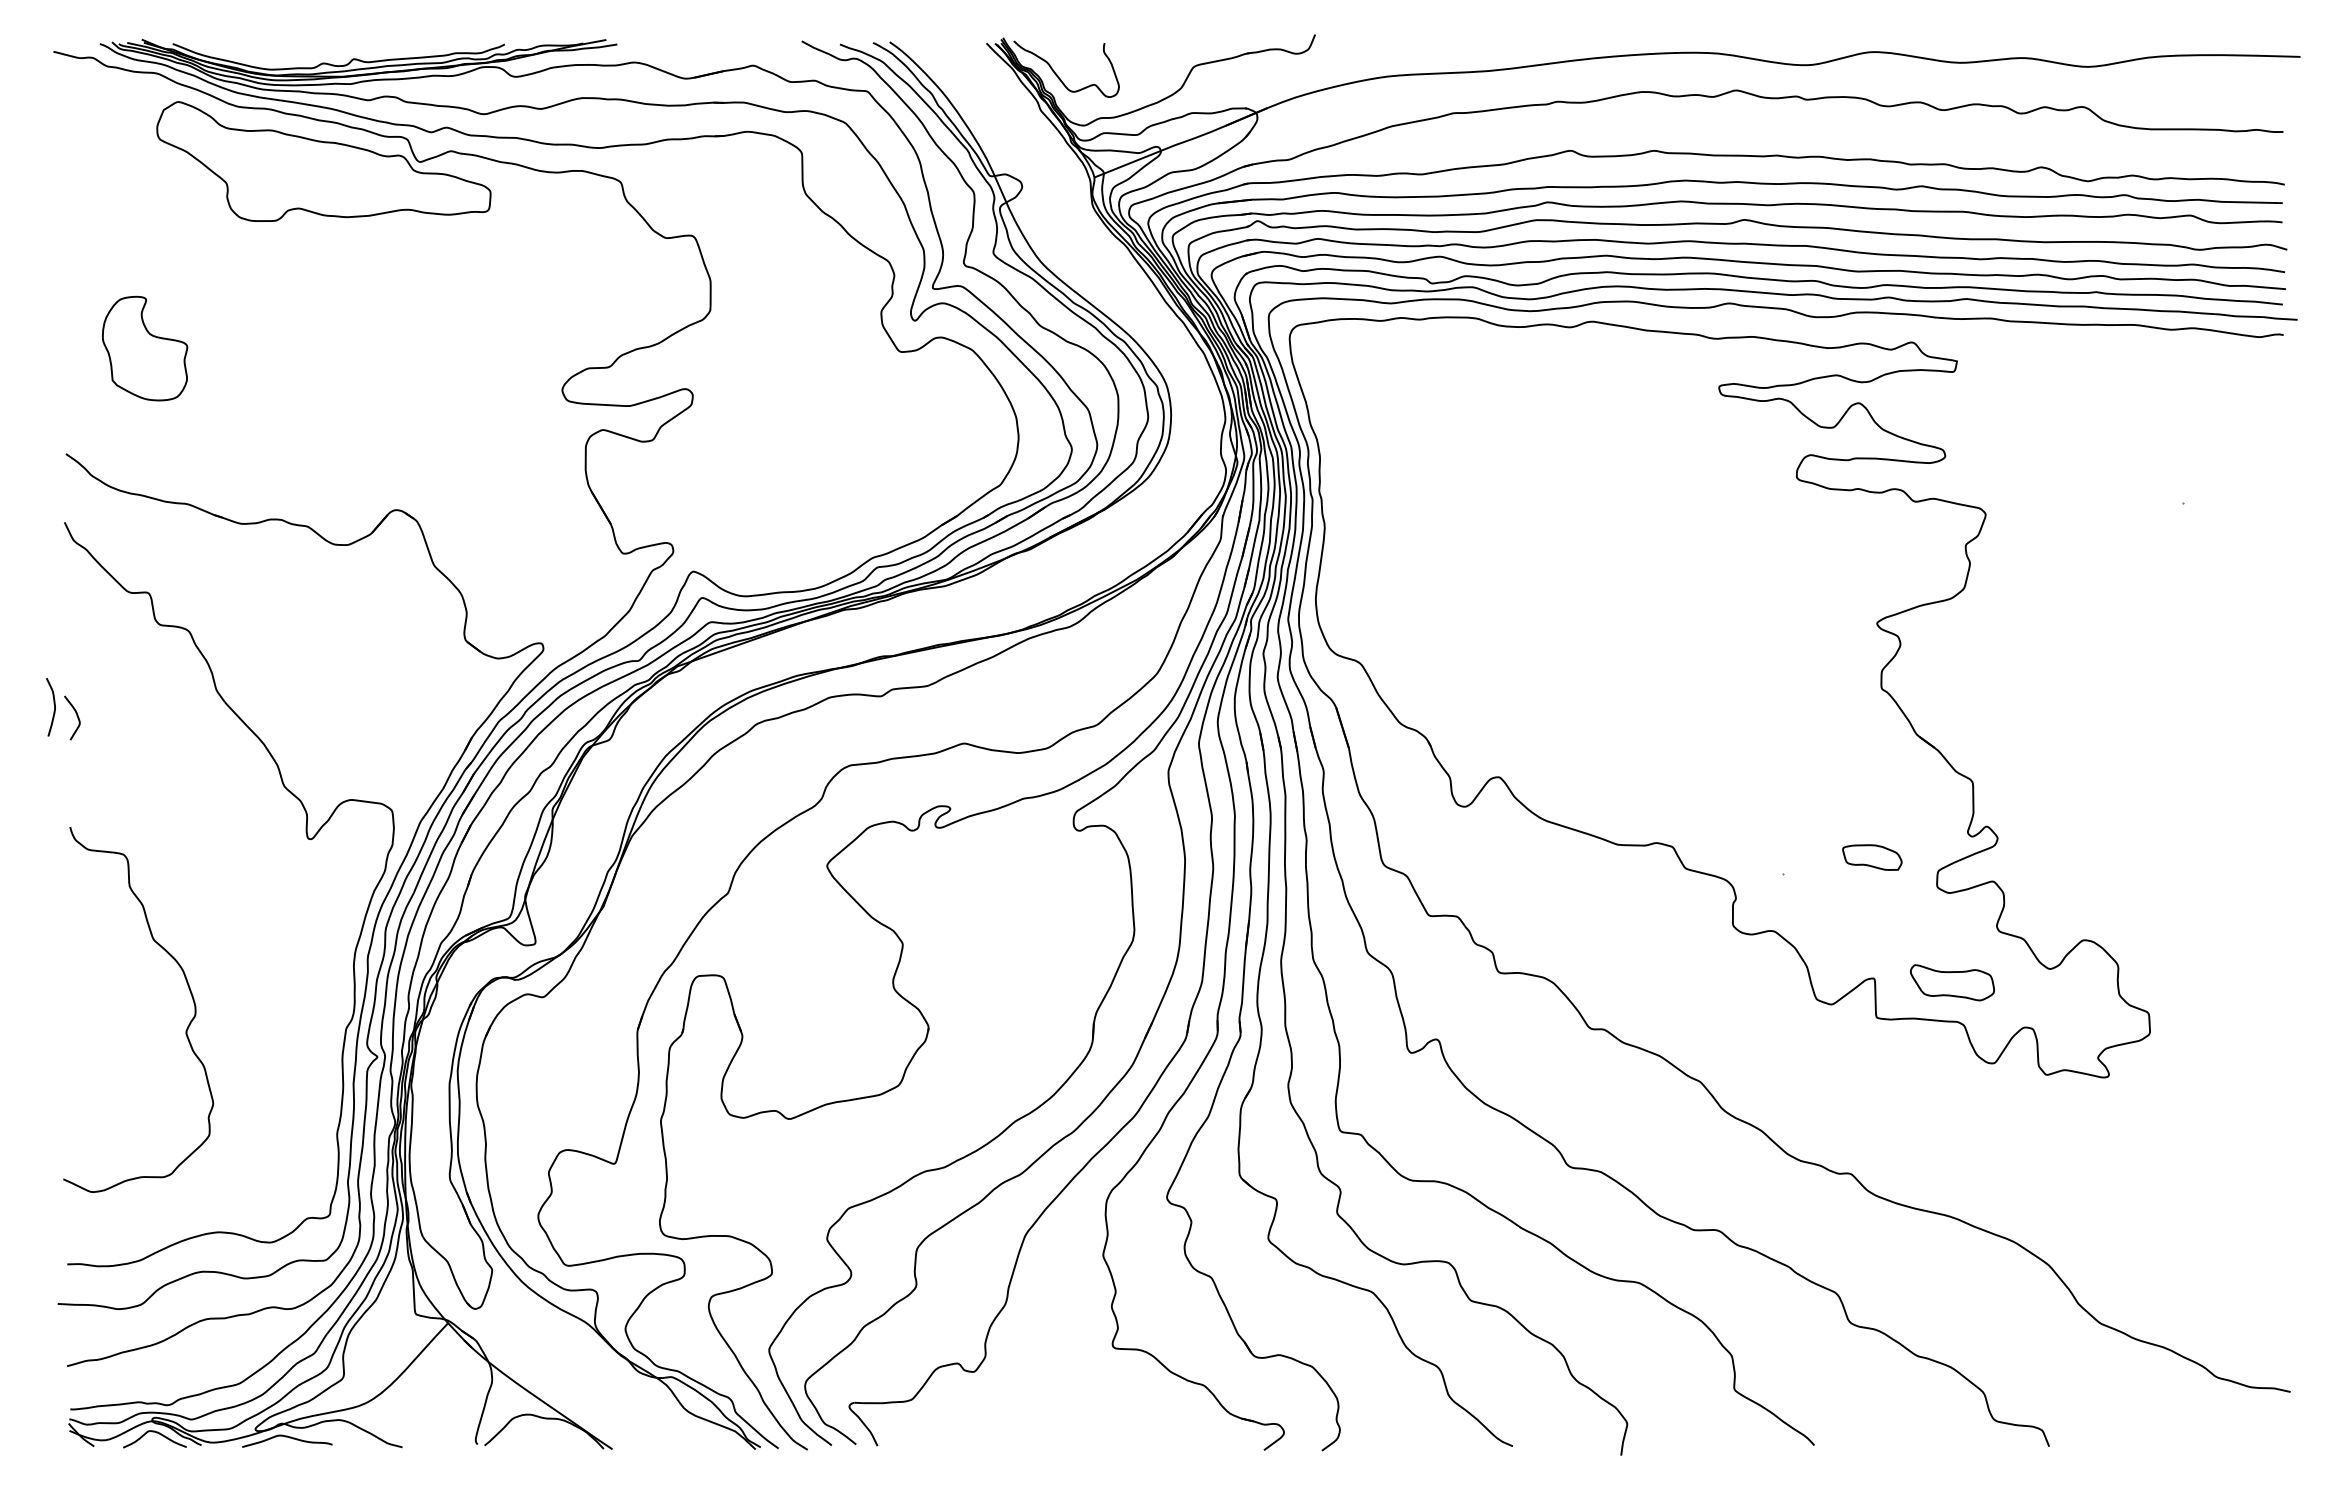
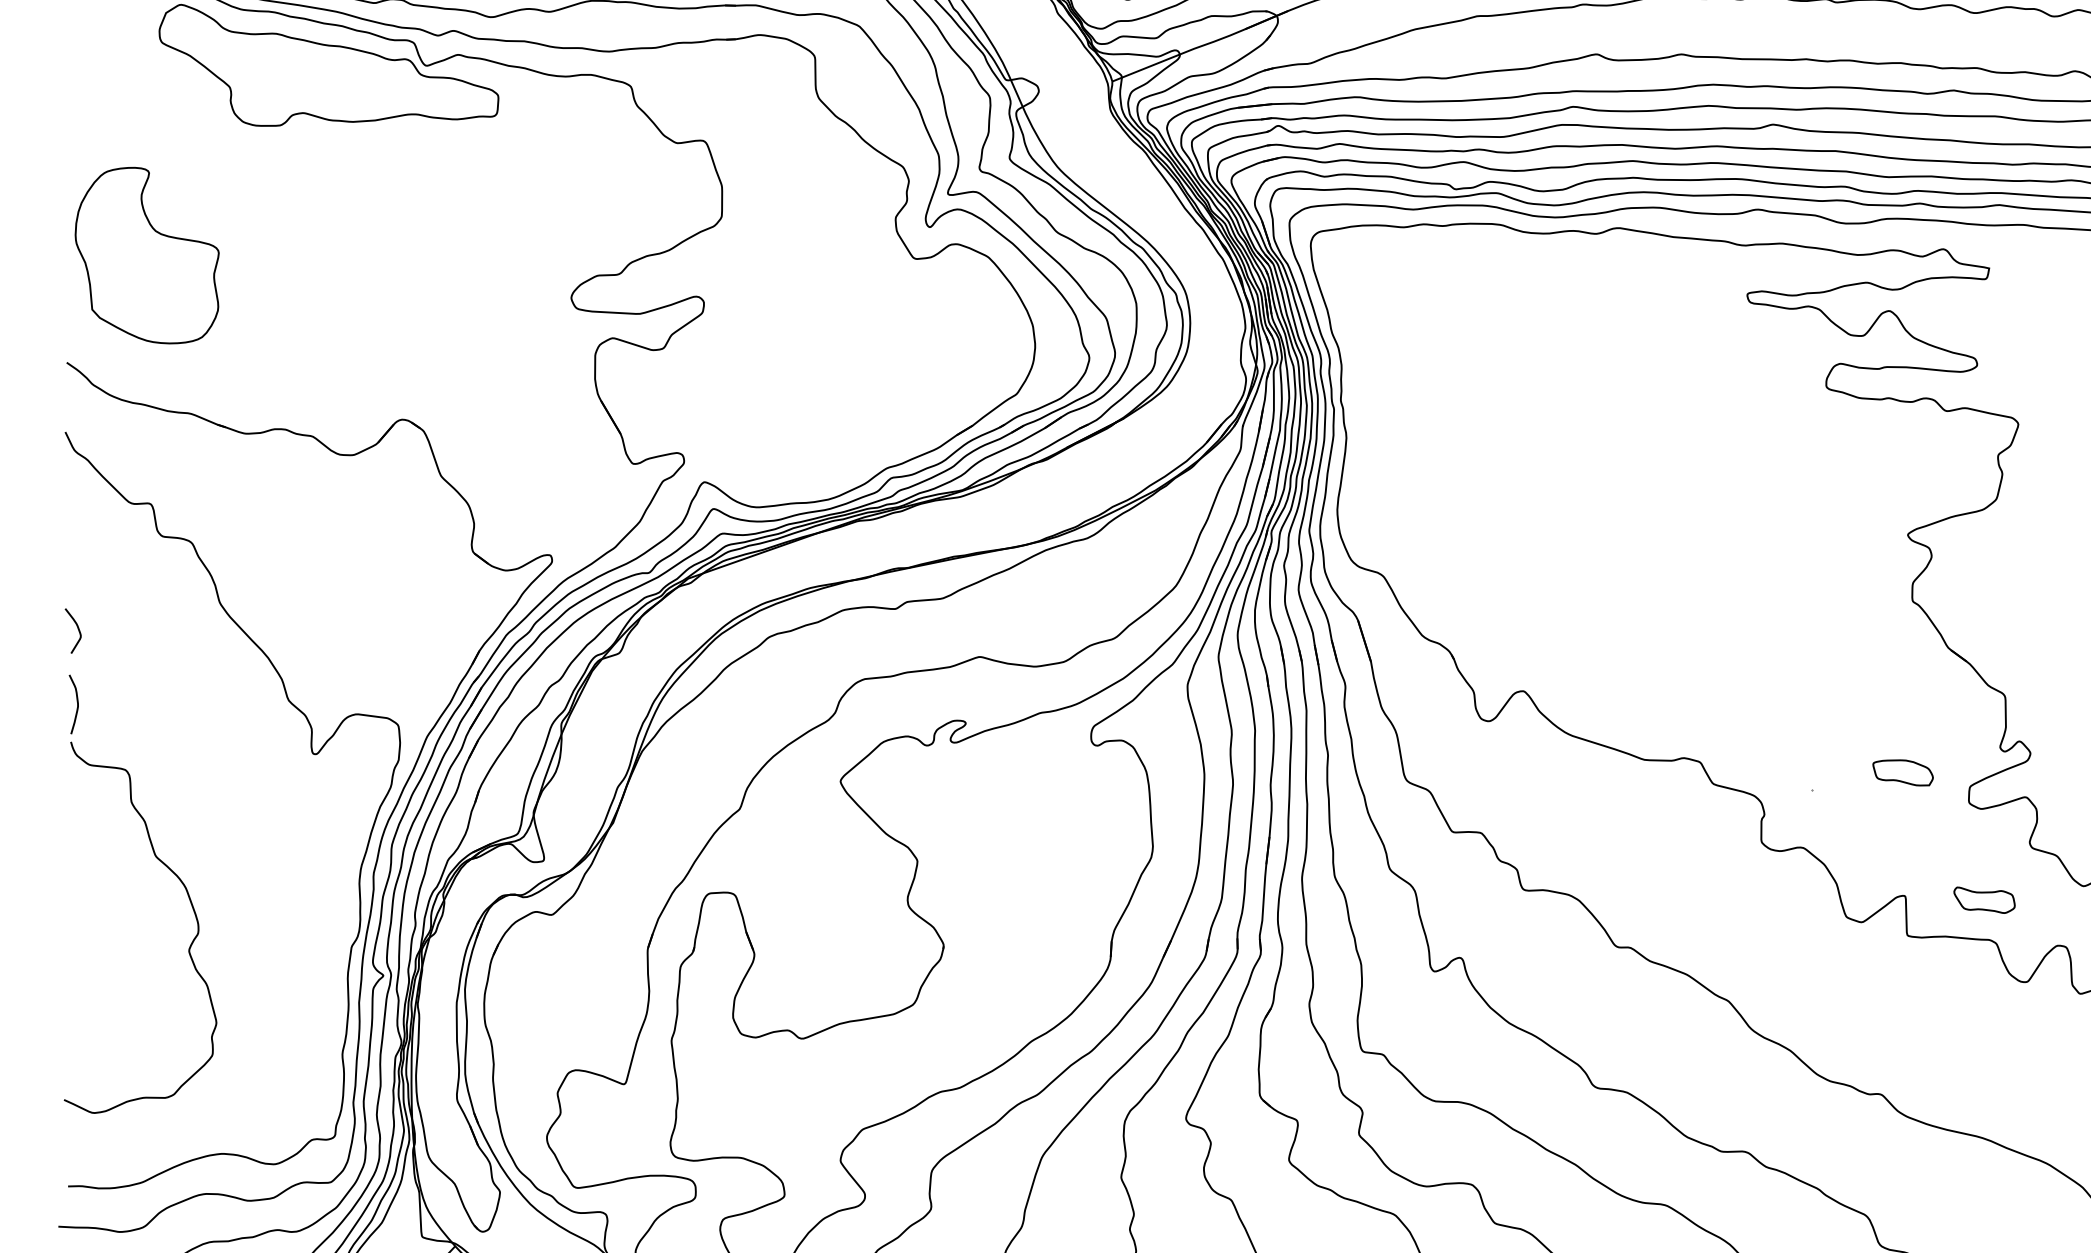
part: (144, 348) -> (146, 255), size x1.67
curve: (54, 707) -> (77, 704), moved
part: (1952, 982) -> (1984, 899), size x0.71

